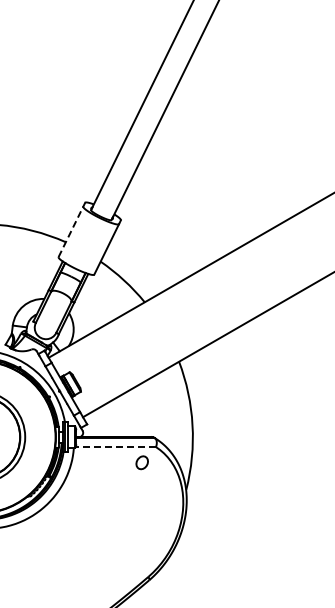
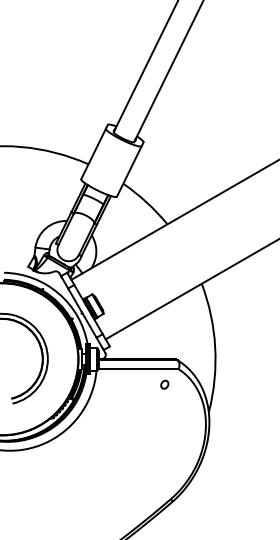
line: (71, 231) -> (94, 153), dashed -> solid
line: (115, 447) -> (138, 369), dashed -> solid
part: (141, 462) -> (164, 384), size x0.62

